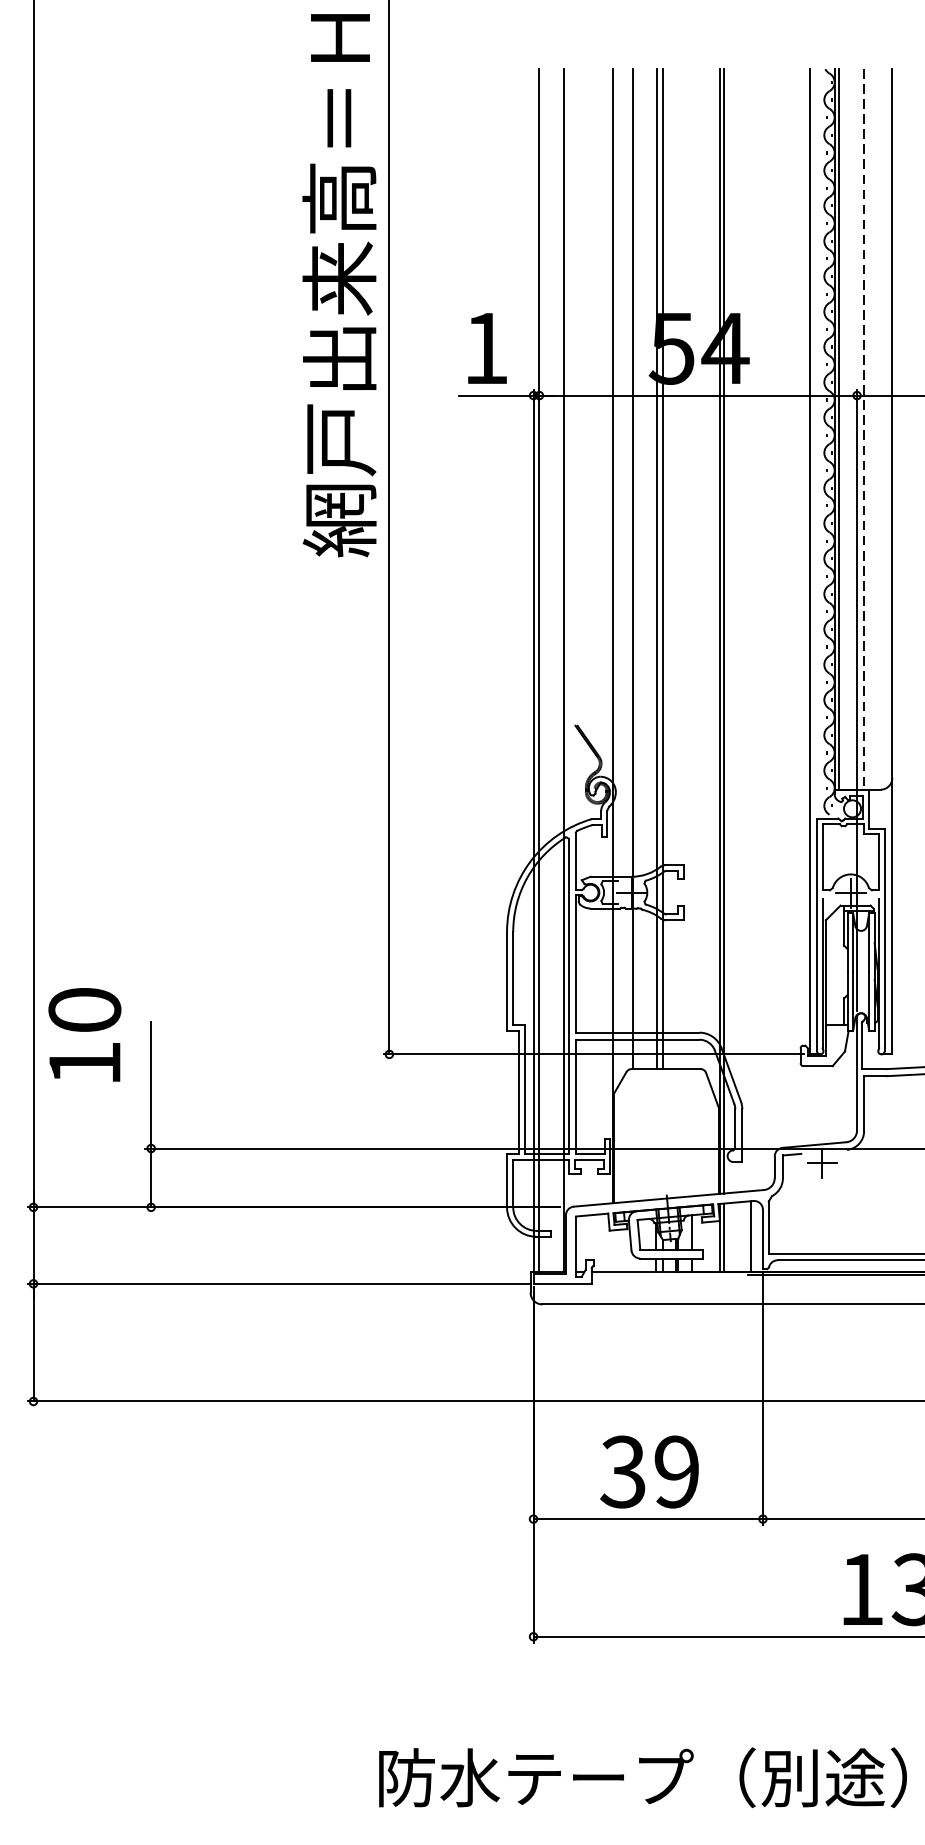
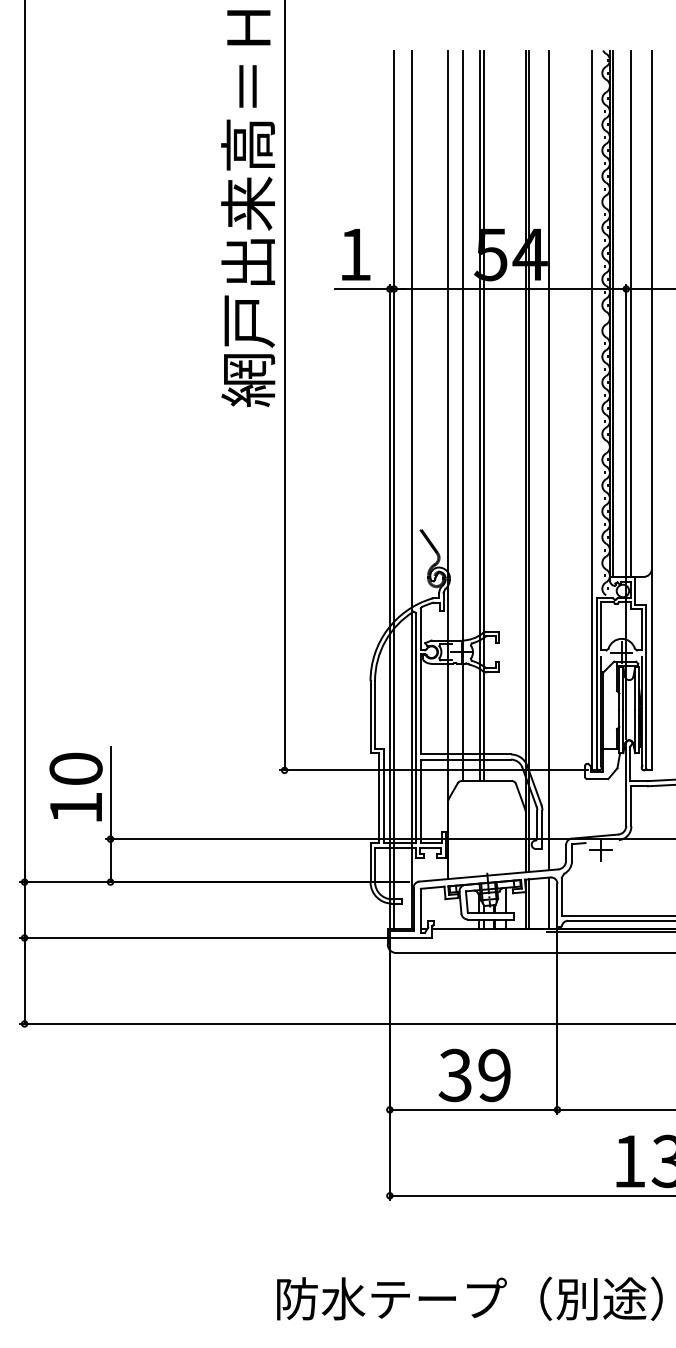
line: (864, 430) -> (631, 314), dashed -> solid
line: (750, 630) -> (548, 460), added
text: (84, 1034) -> (75, 786), moved

